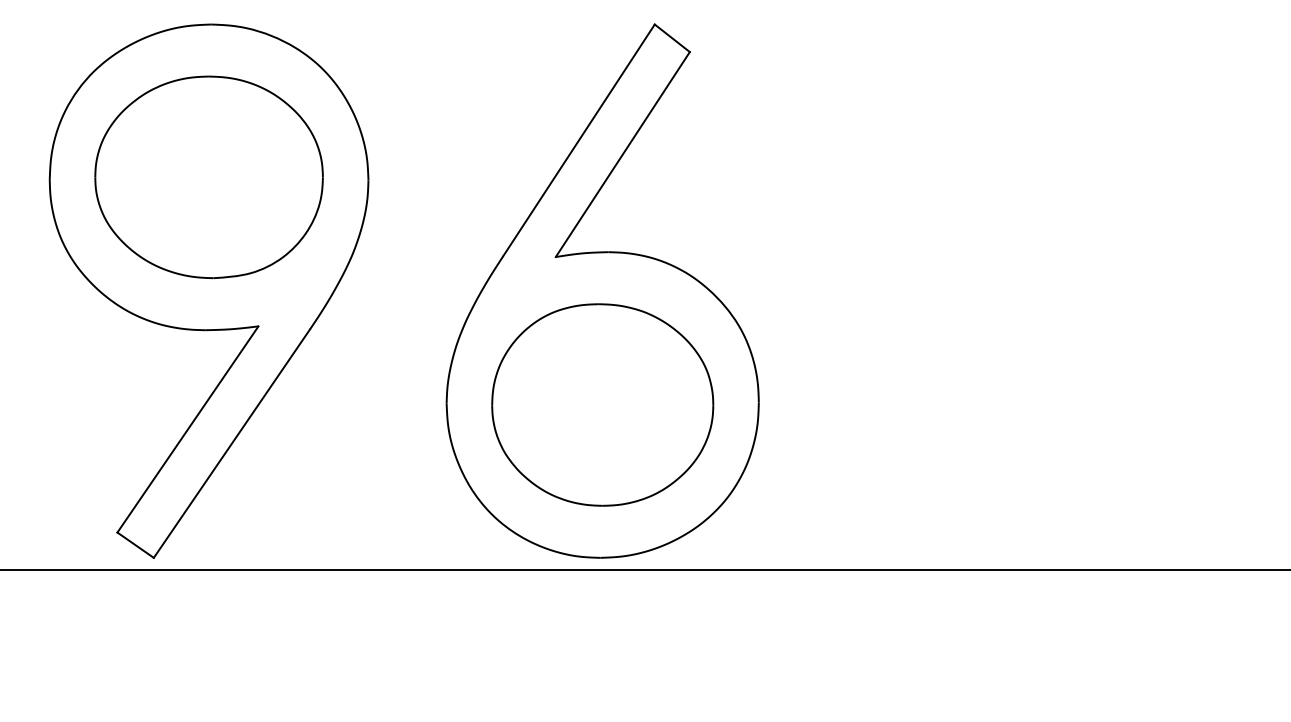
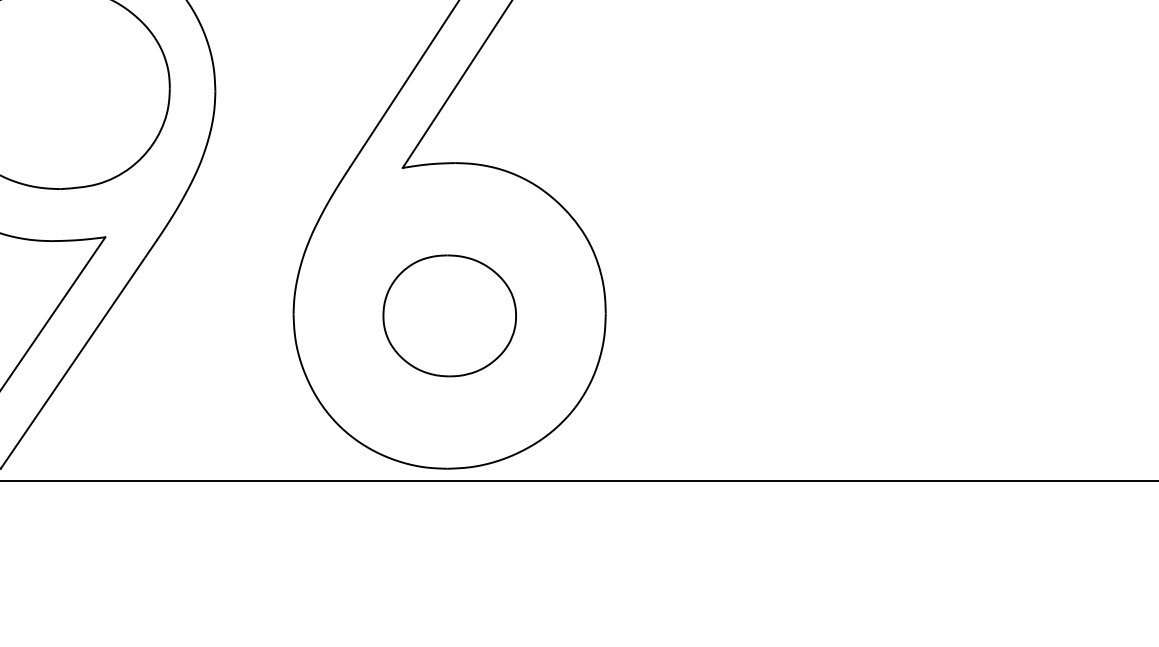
part: (602, 404) -> (449, 315), size x0.6

